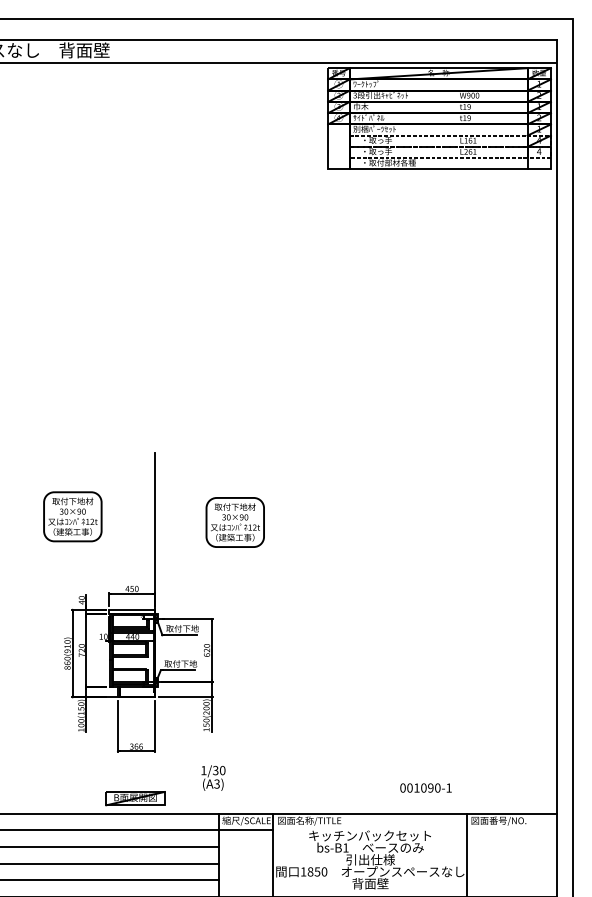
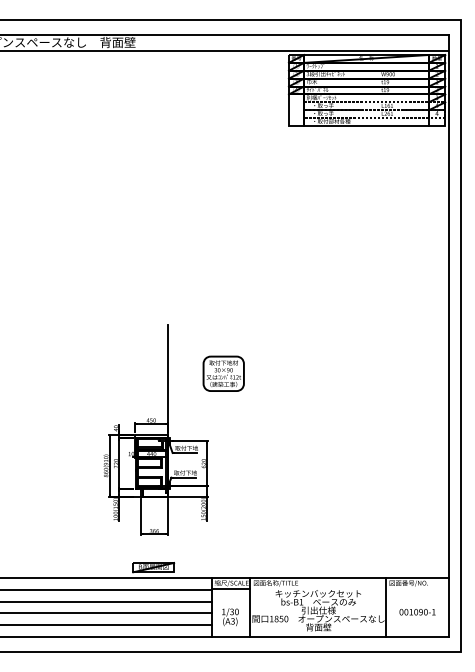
part: (72, 516) -> (109, 369), removed
text: (213, 778) -> (230, 617), moved
text: (425, 788) -> (417, 612), moved

